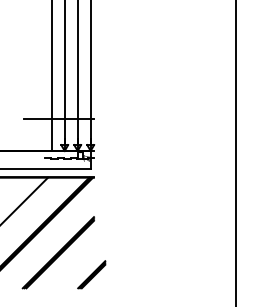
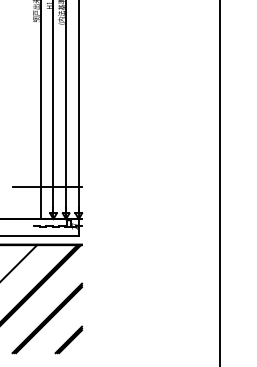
part: (91, 274) -> (68, 339), moved

